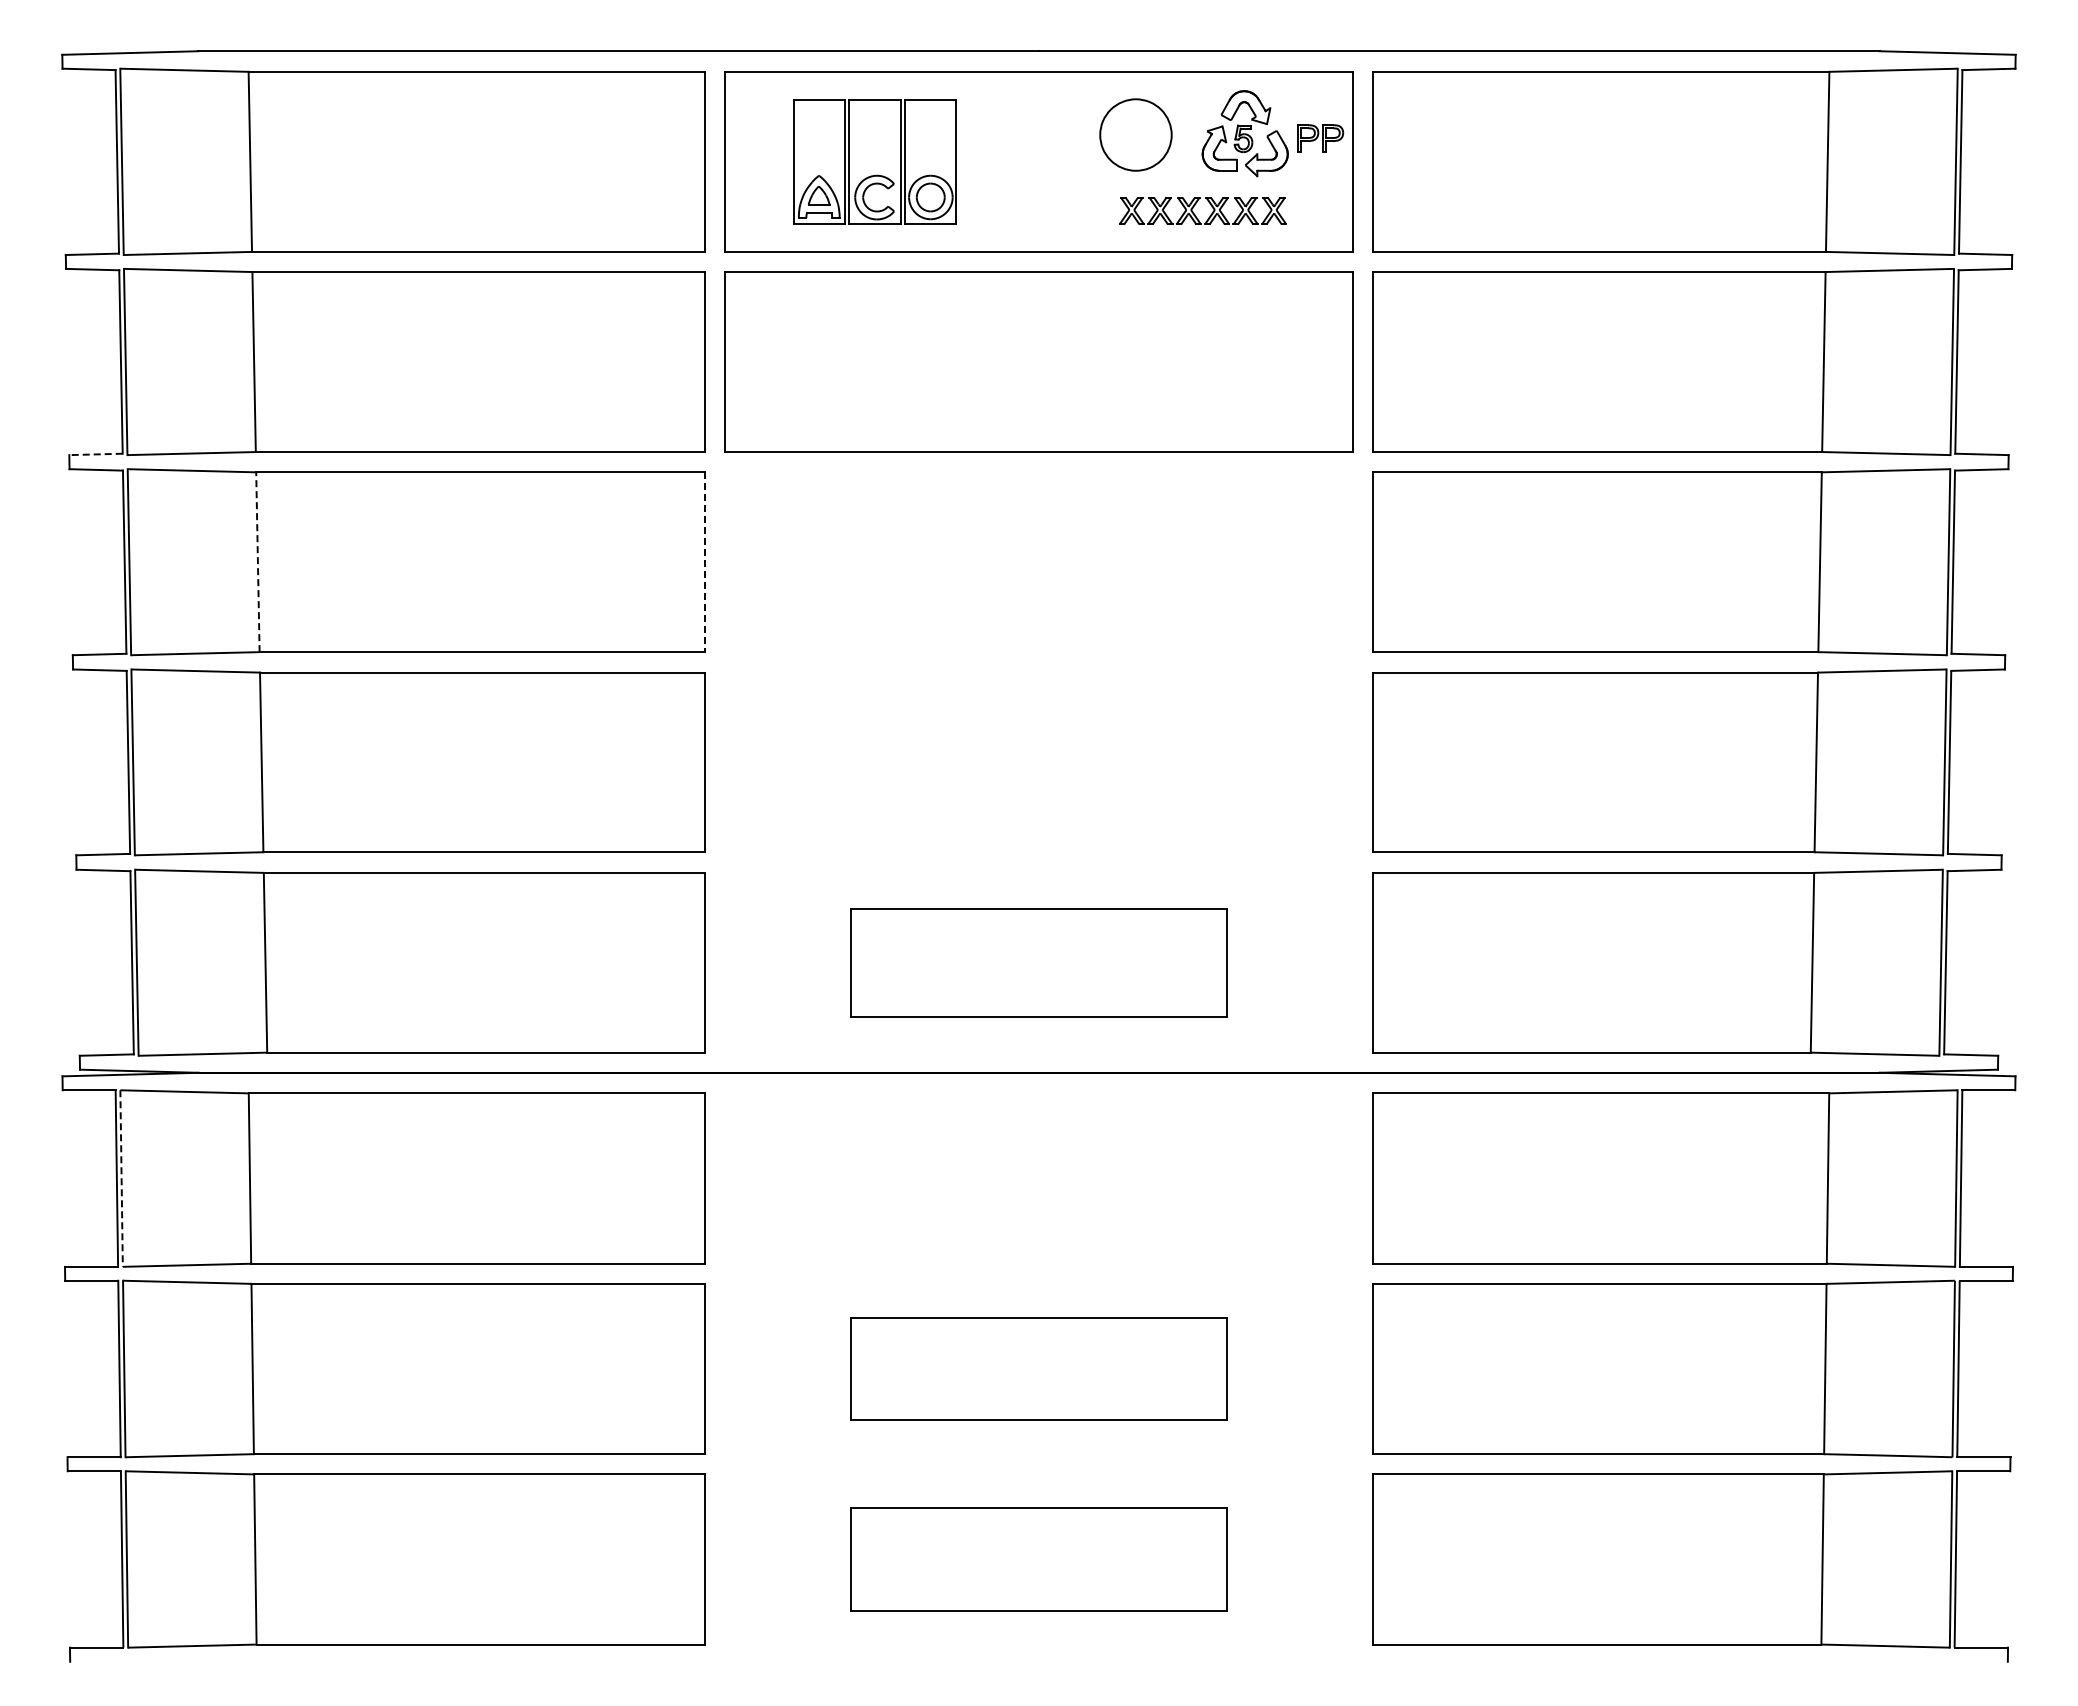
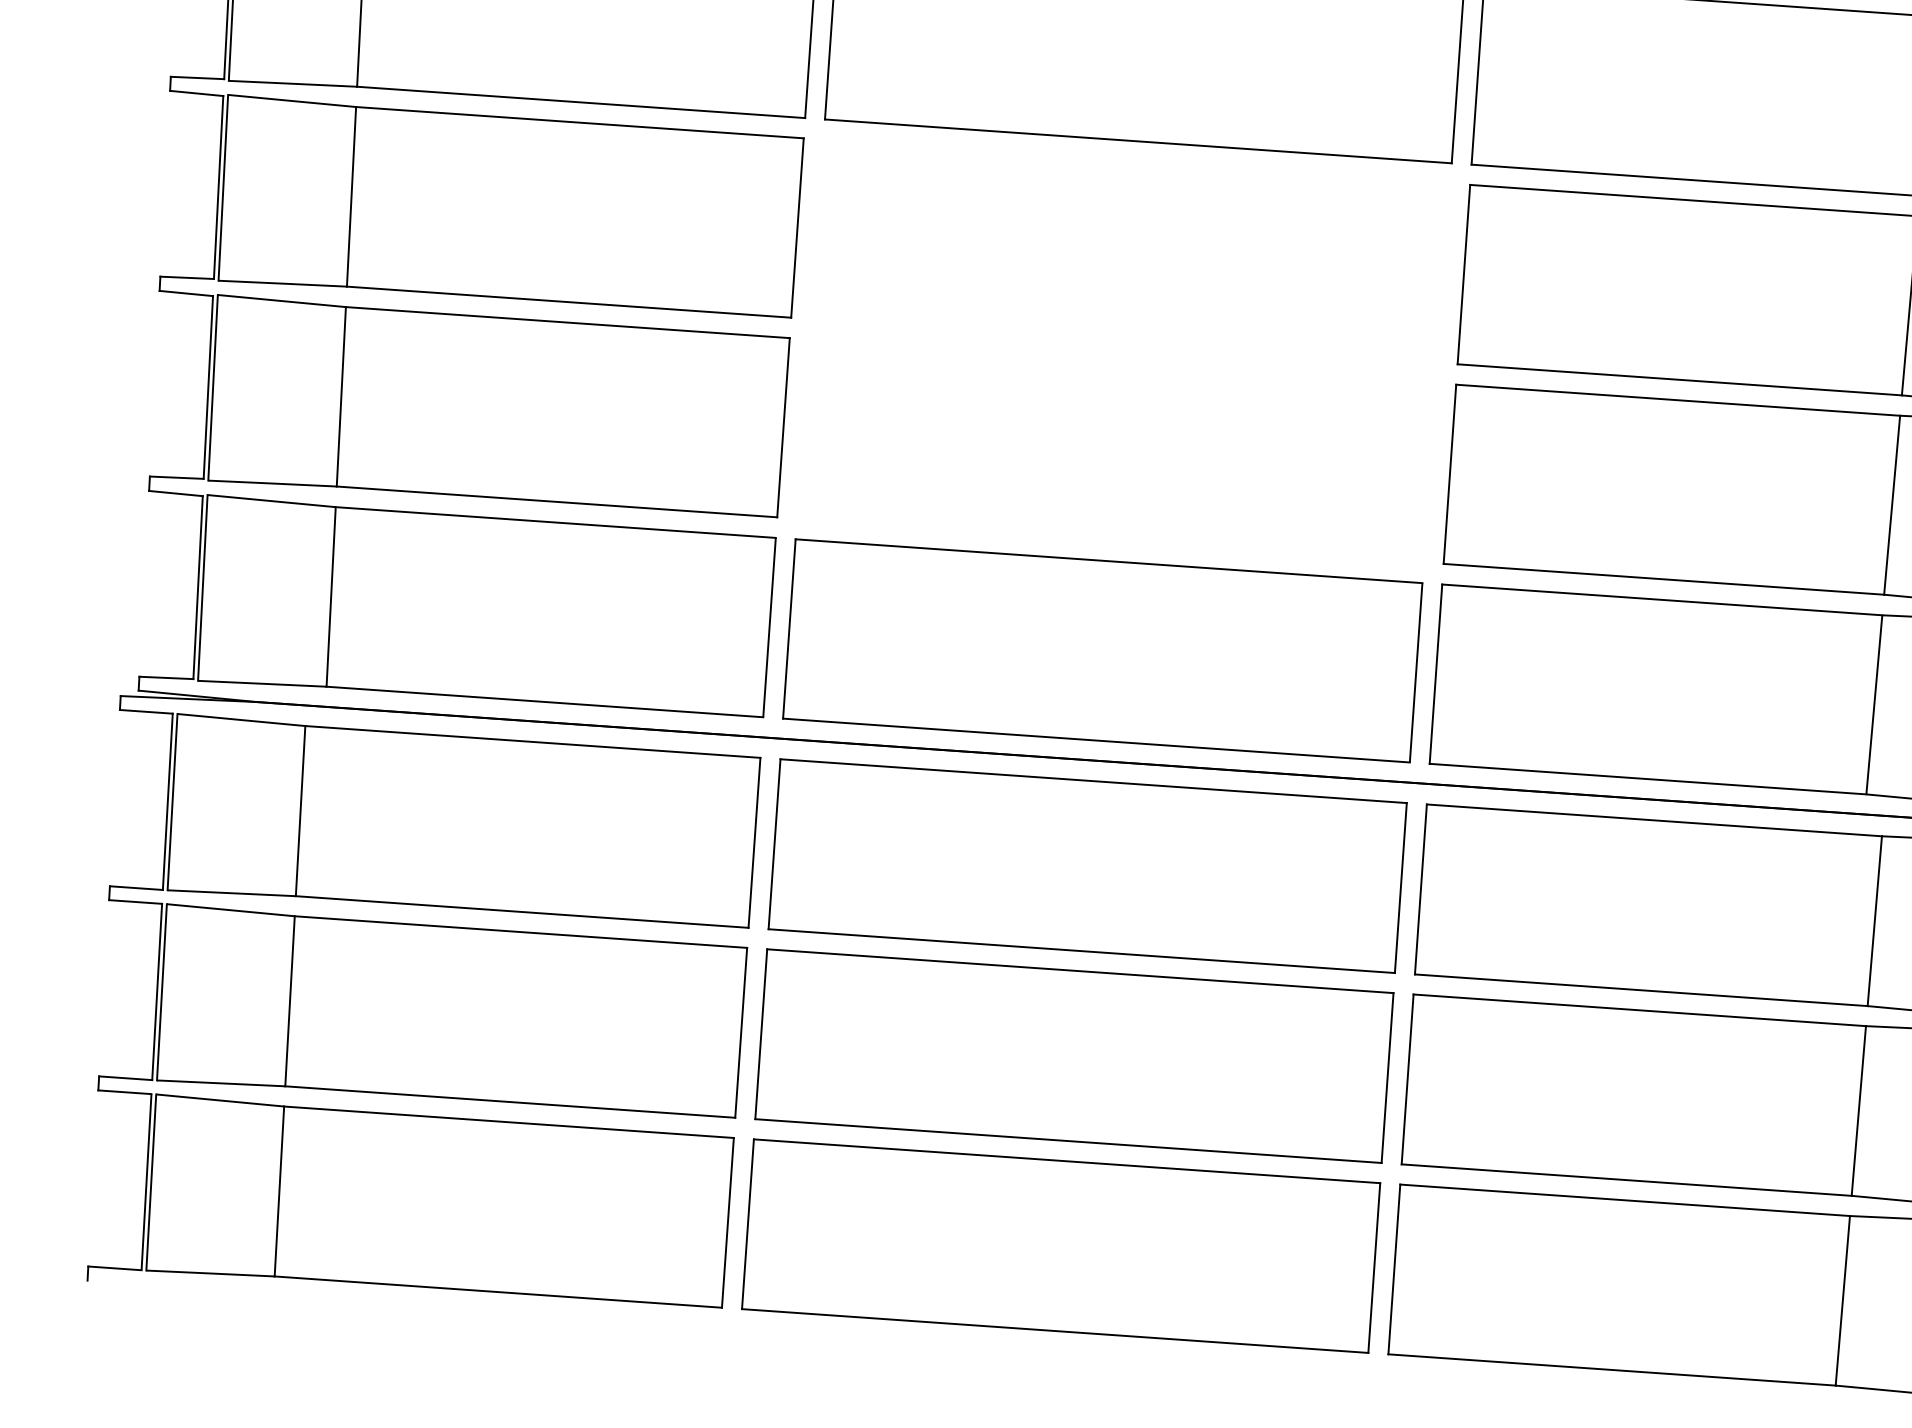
line: (96, 454) -> (198, 78), dashed -> solid
line: (257, 562) -> (351, 197), dashed -> solid
line: (704, 562) -> (796, 228), dashed -> solid
part: (1038, 962) -> (1102, 650), size x1.67
part: (1038, 1178) -> (1087, 866), added
line: (121, 1179) -> (172, 803), dashed -> solid
part: (1038, 1368) -> (1073, 1055), size x1.67
part: (1038, 1559) -> (1060, 1246), size x1.67

